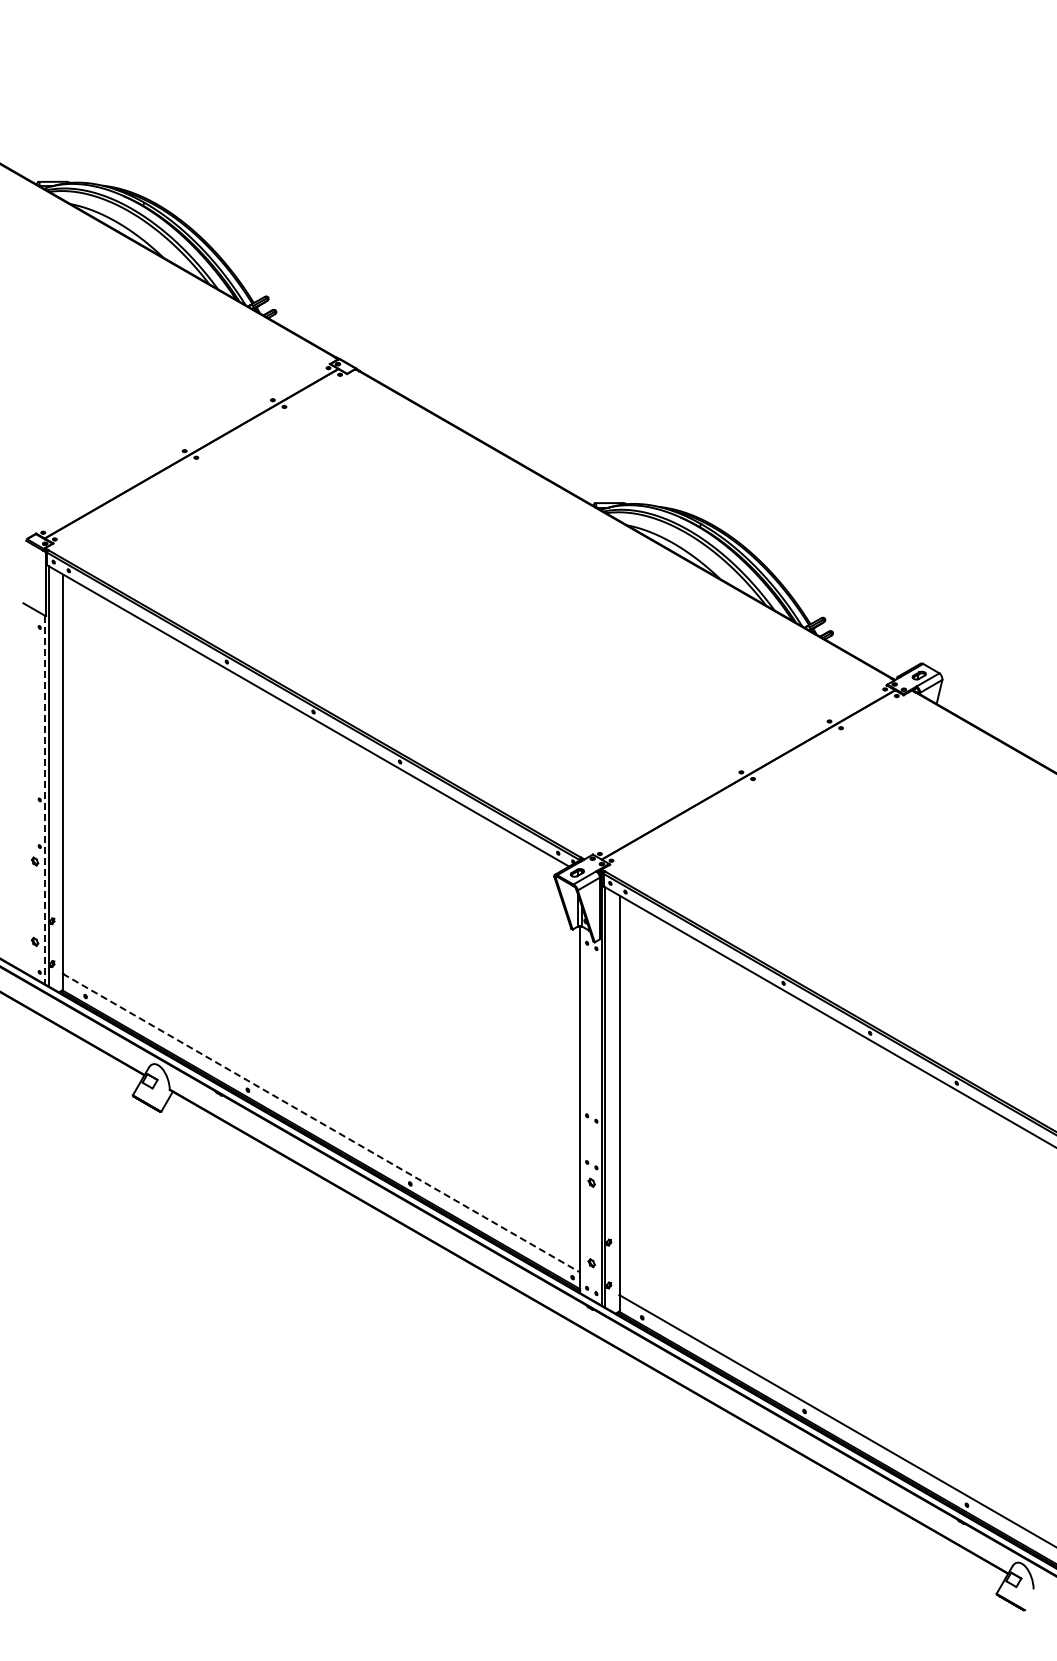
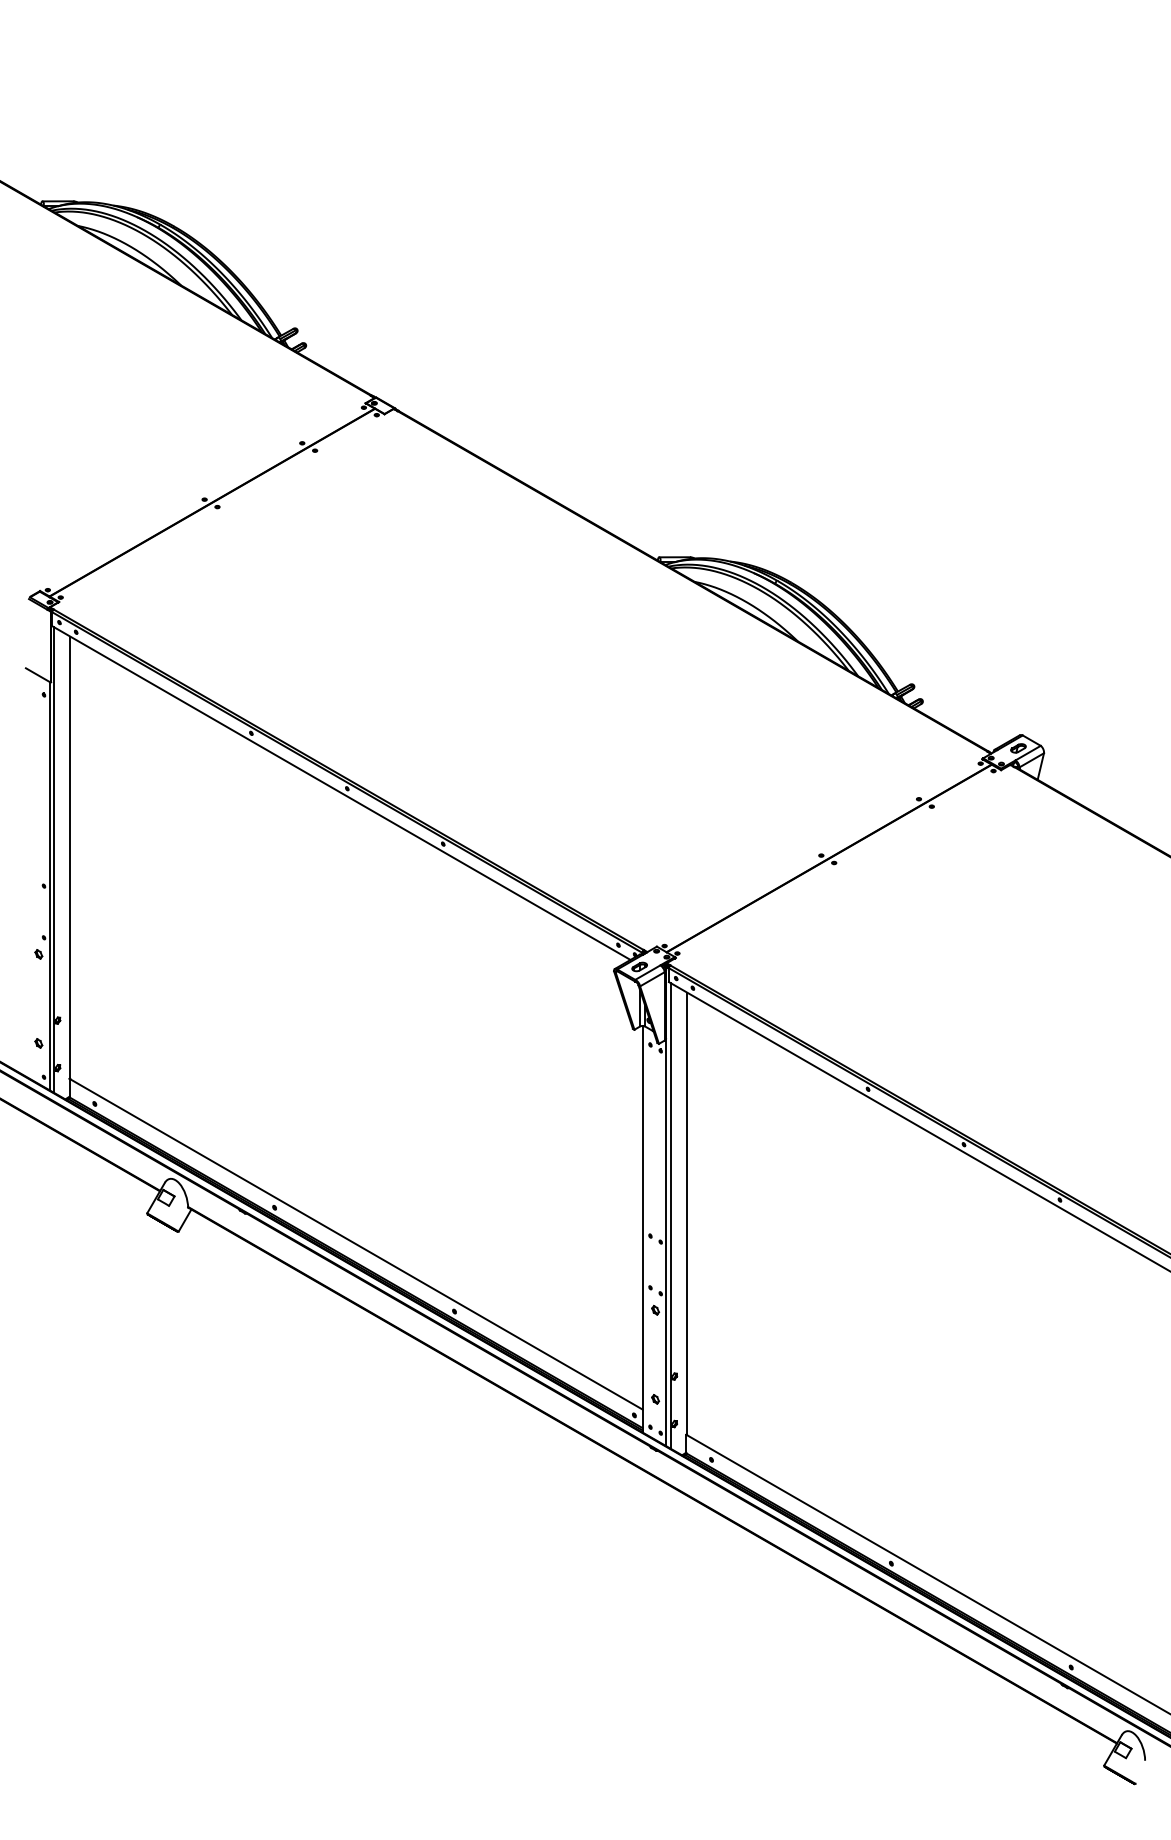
line: (44, 800) -> (49, 886), dashed -> solid
line: (321, 1123) -> (356, 1244), dashed -> solid

